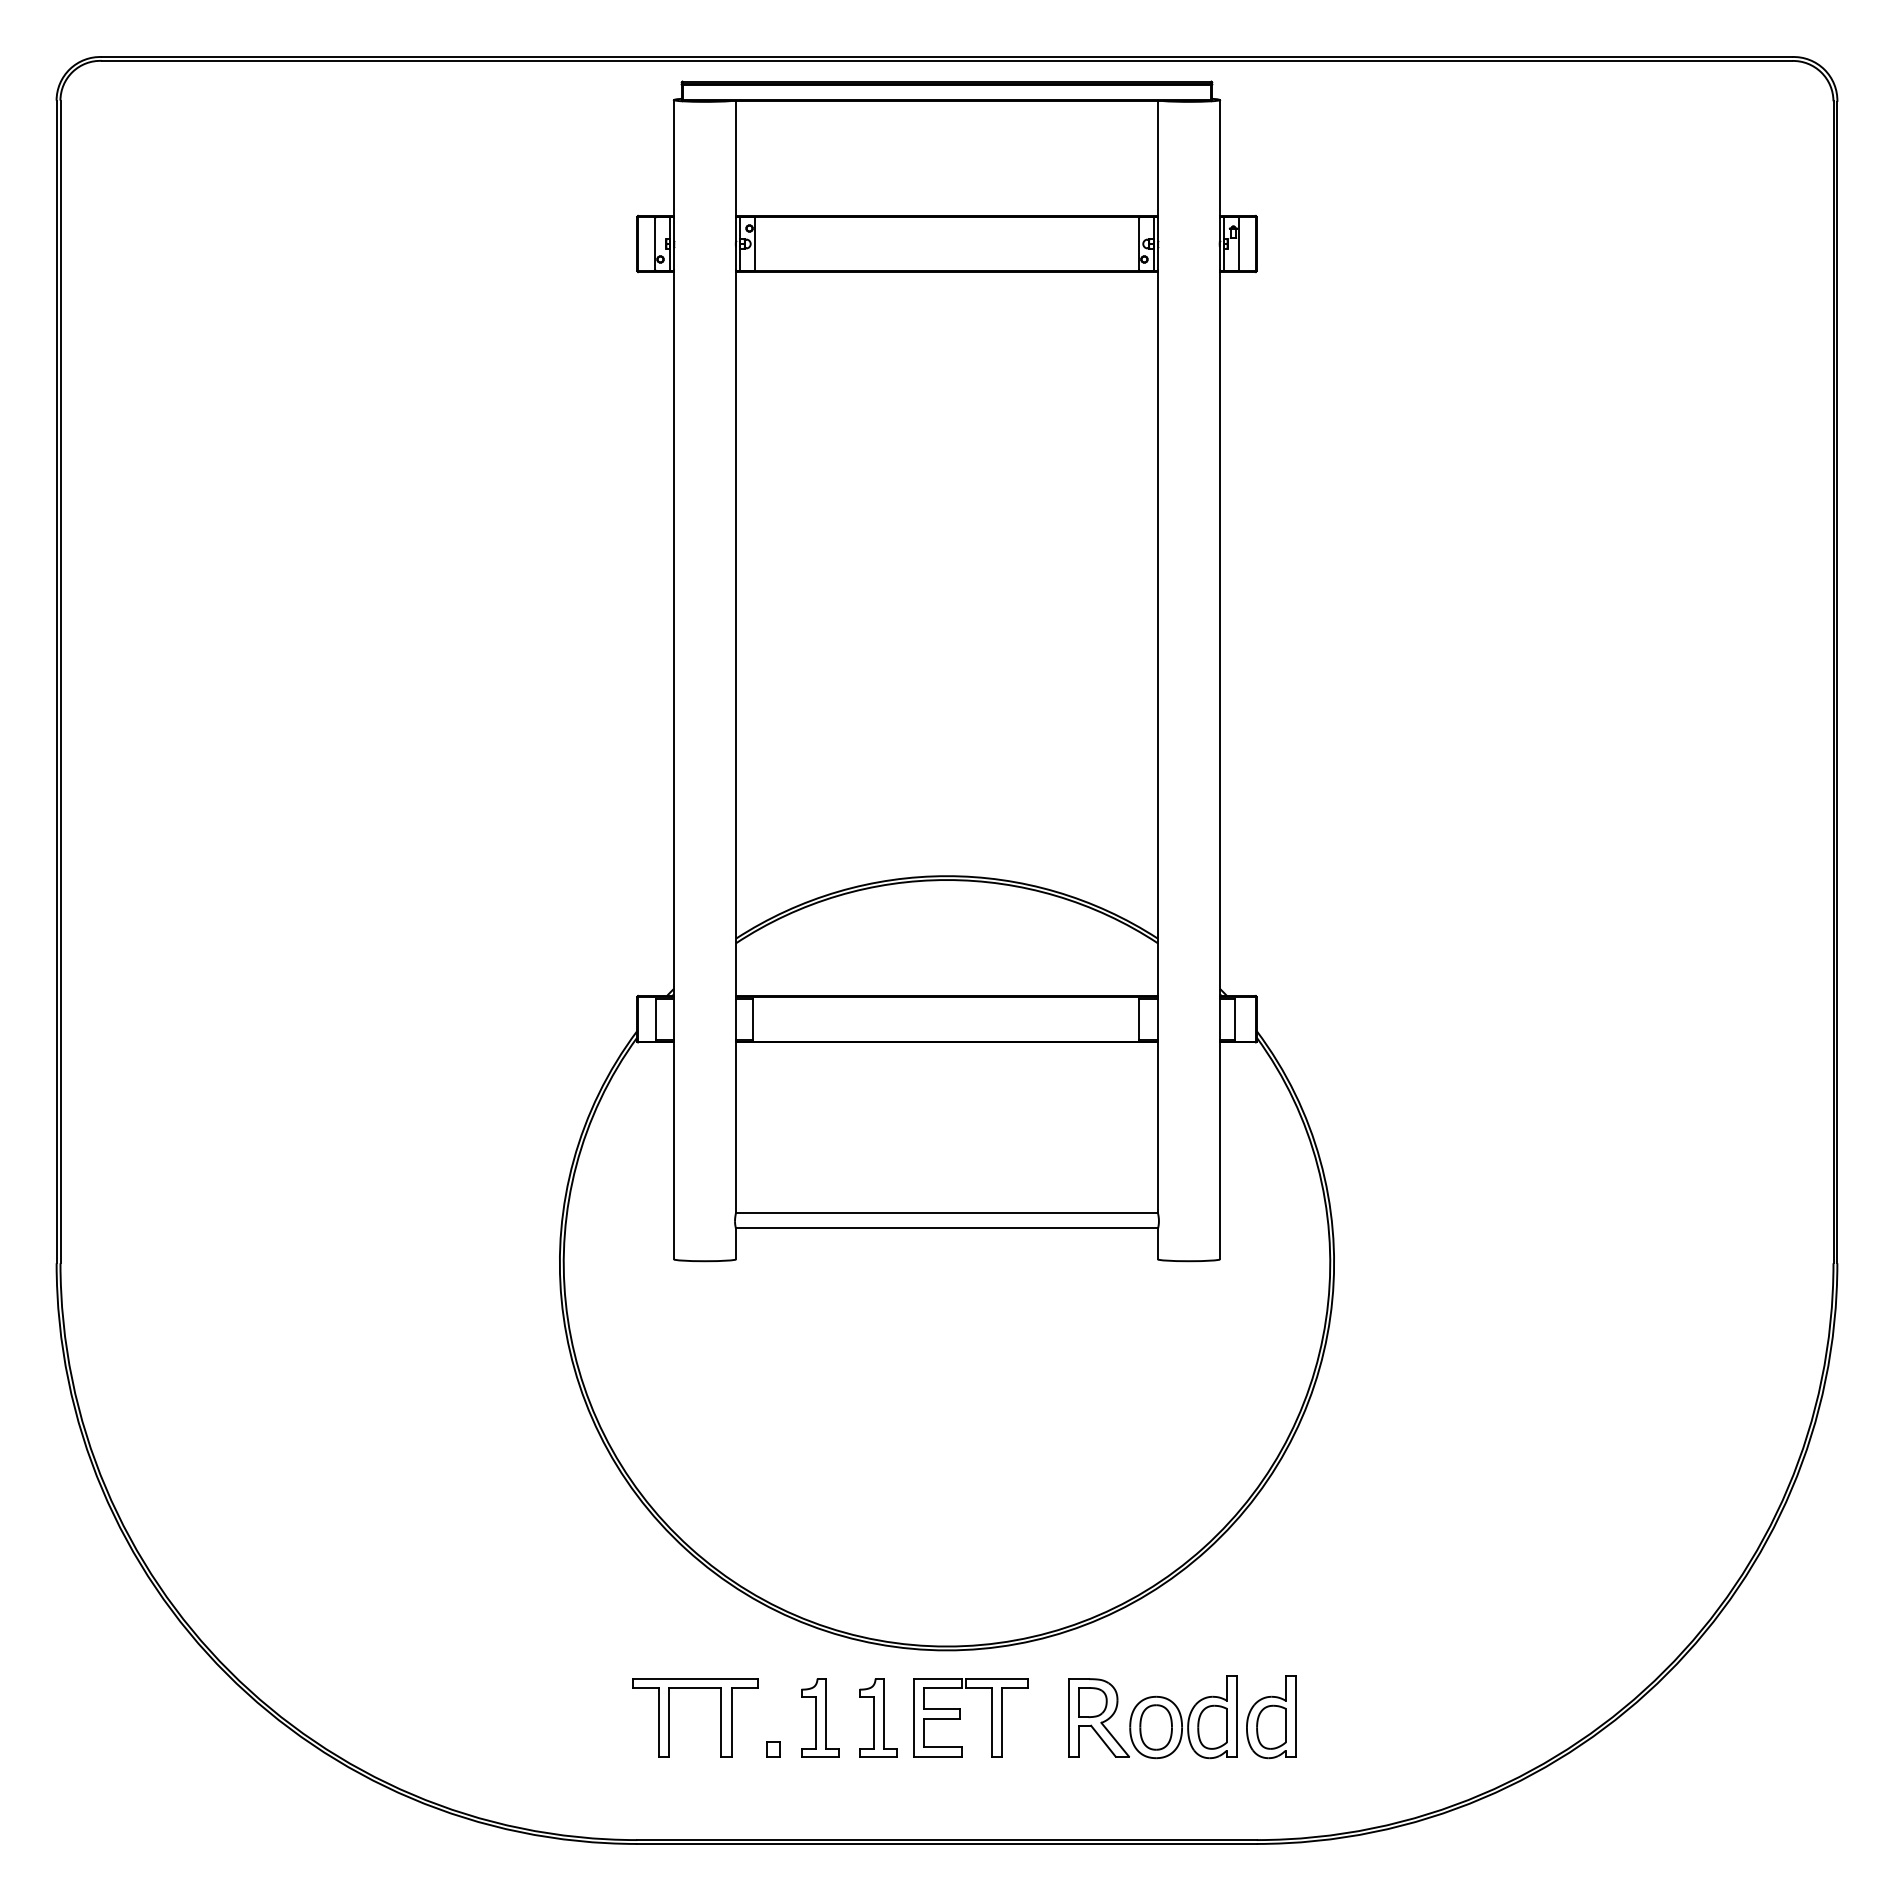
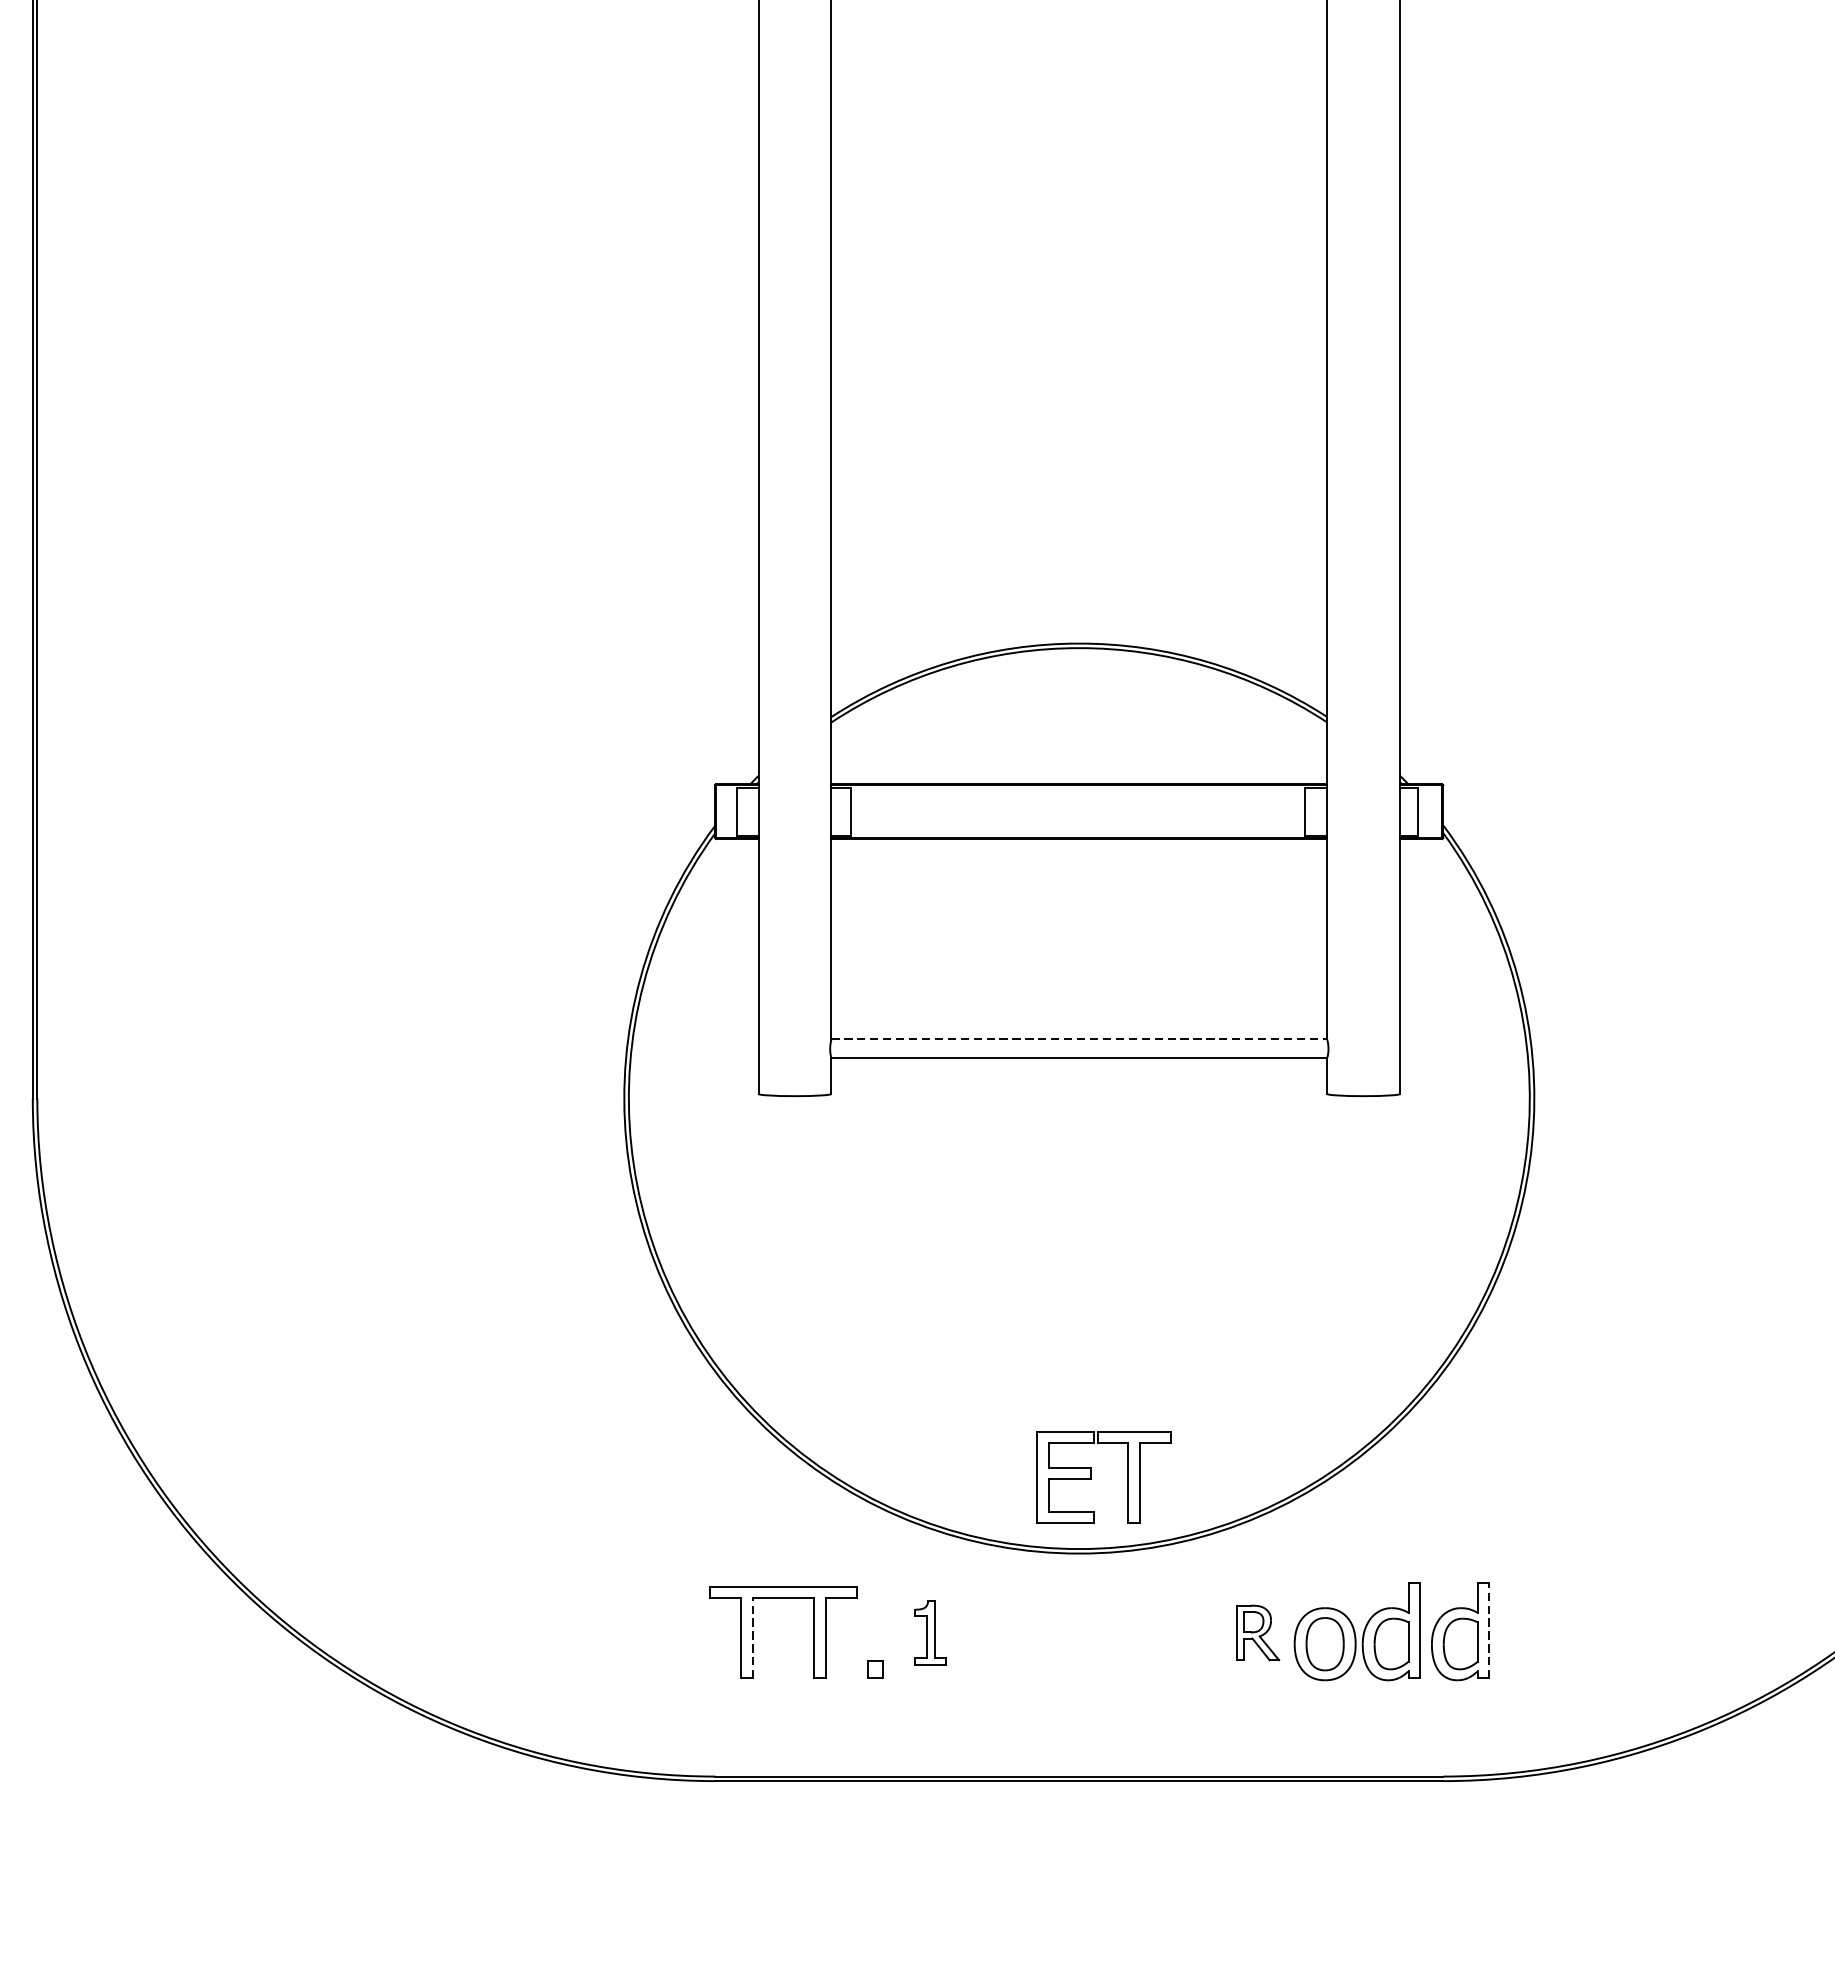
line: (947, 1212) -> (1079, 1038), solid -> dashed
line: (1295, 1715) -> (1488, 1630), solid -> dashed
part: (820, 1717) -> (930, 1632), size x0.7
part: (878, 1717) -> (998, 1632), removed
part: (960, 1717) -> (1091, 1477), moved
part: (1098, 1717) -> (1257, 1632), size x0.6
line: (669, 1721) -> (753, 1637), solid -> dashed

